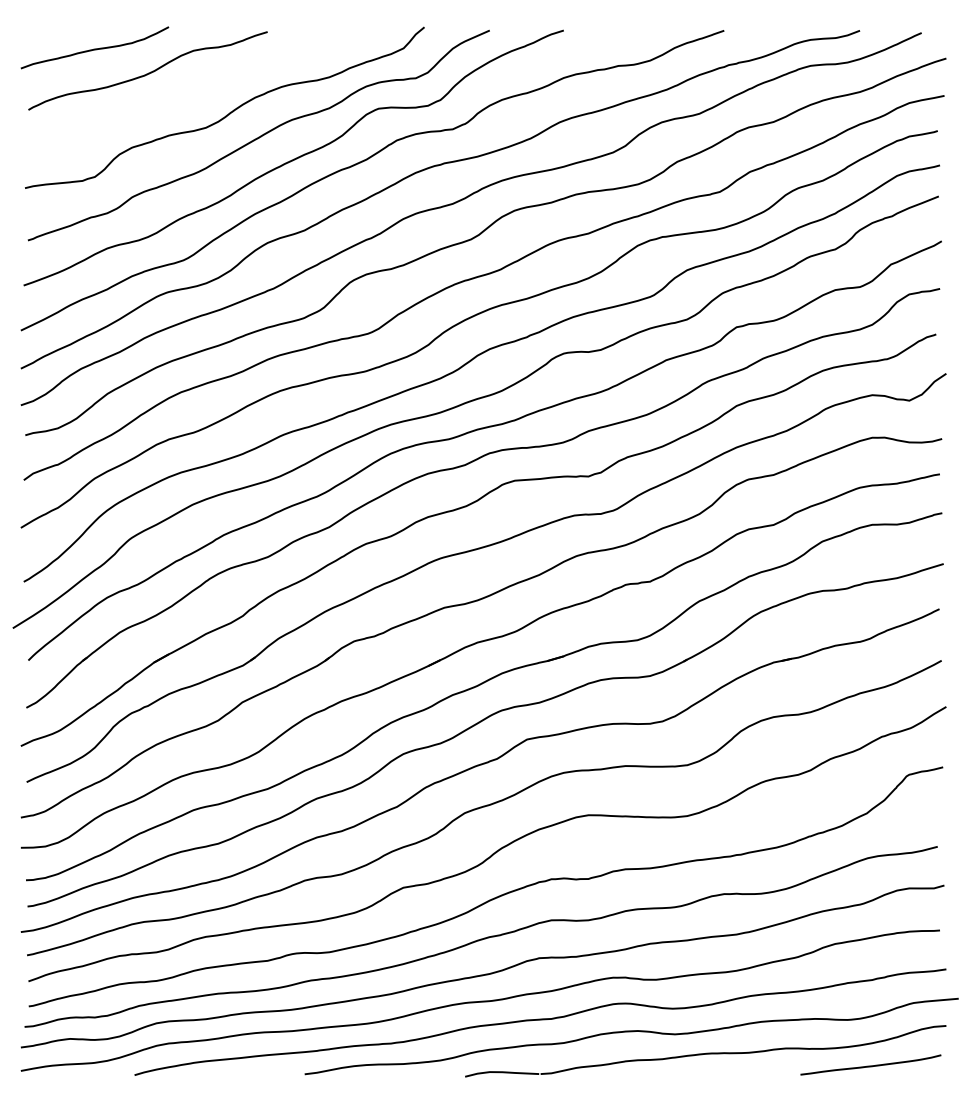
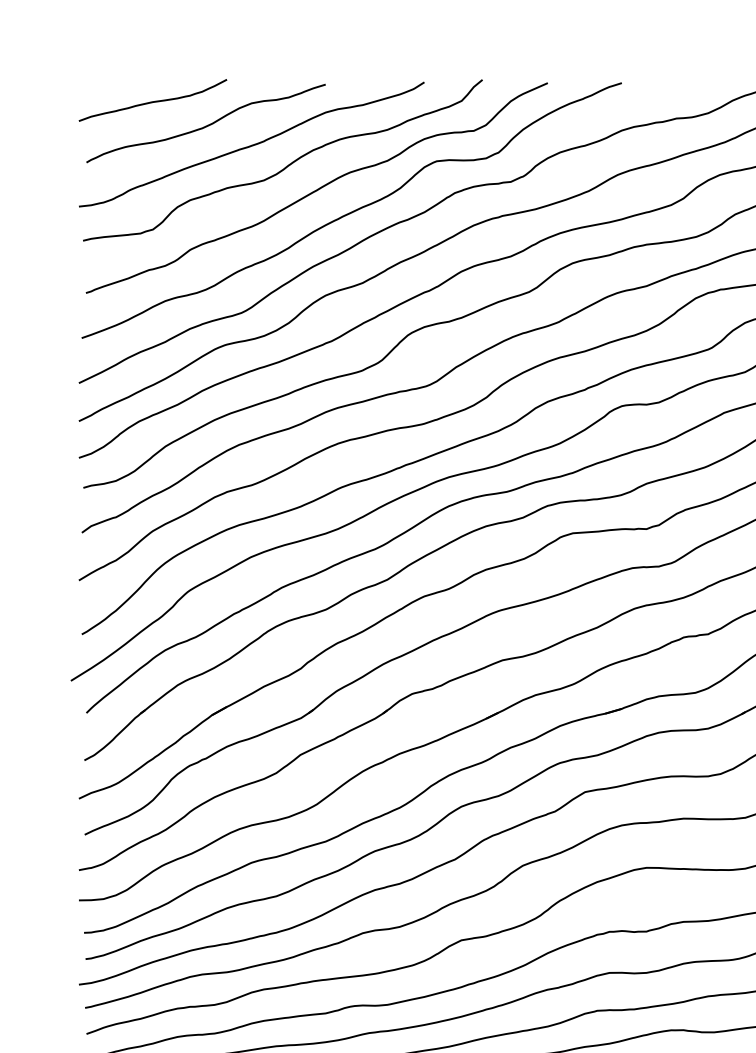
curve: (193, 92) -> (251, 145), added

